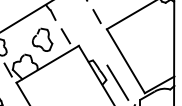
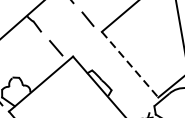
part: (42, 39) -> (30, 56), removed
line: (126, 61) -> (130, 64), solid -> dashed
line: (117, 82) -> (124, 90), removed

